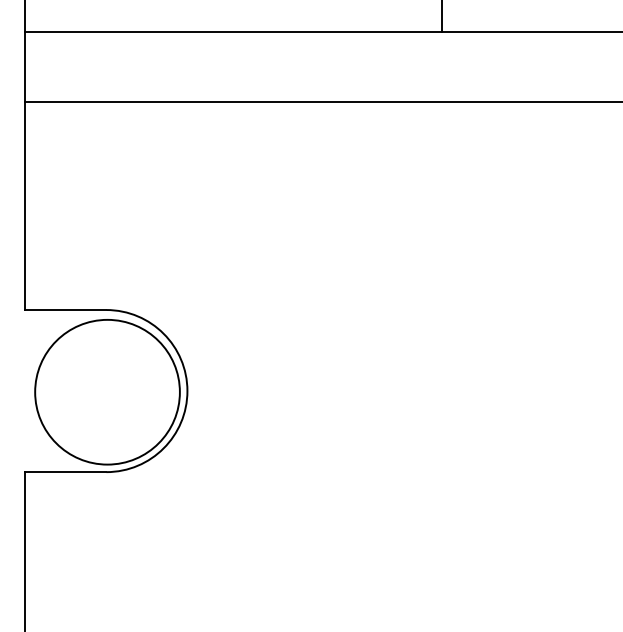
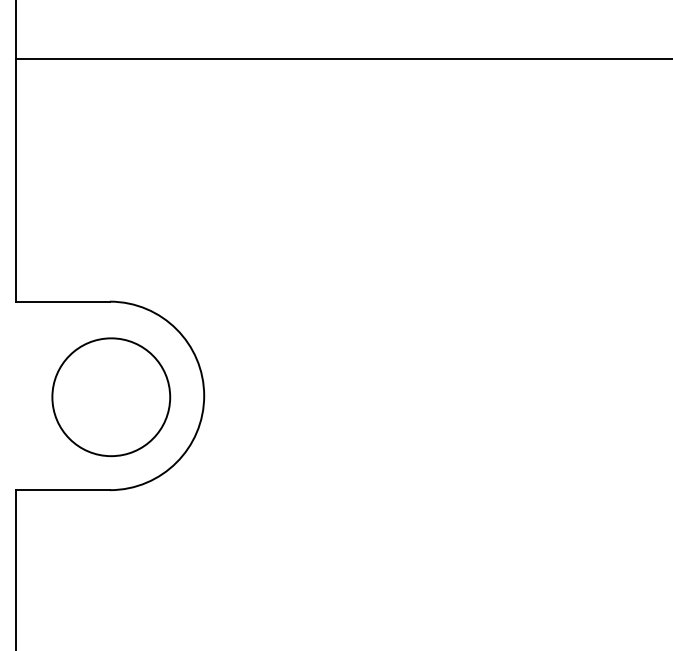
circle: (107, 391) -> (111, 396), size x0.7

